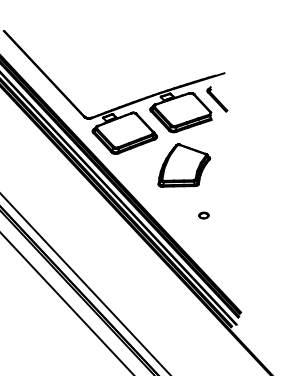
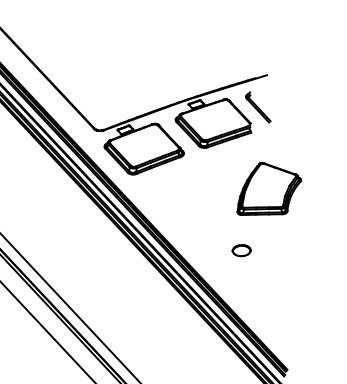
part: (184, 165) -> (269, 188), moved
part: (203, 215) -> (241, 250), size x1.6

